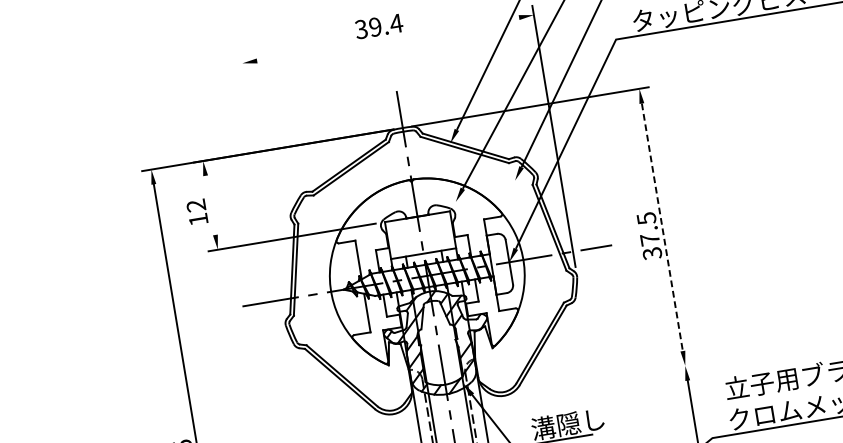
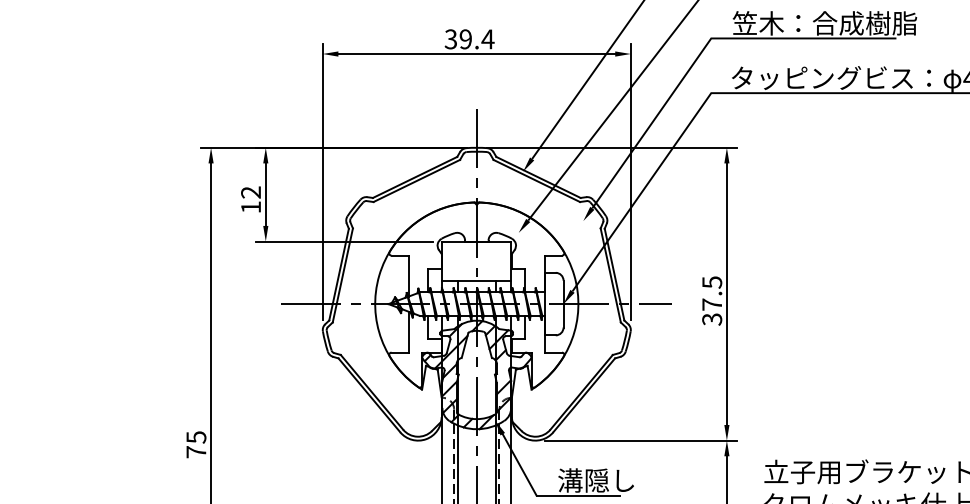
line: (387, 39) -> (476, 54), added
line: (262, 184) -> (322, 182), added
line: (210, 205) -> (265, 194), added
line: (662, 227) -> (726, 294), dashed -> solid
line: (603, 379) -> (640, 440), added

